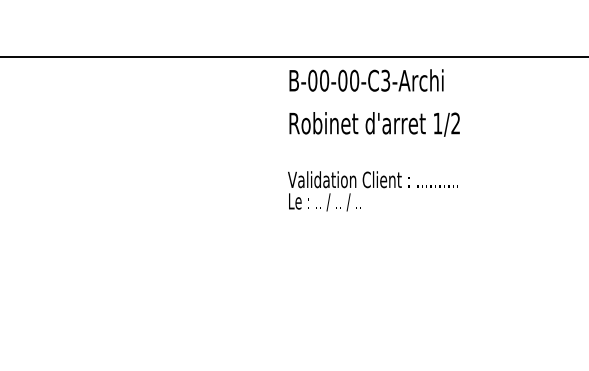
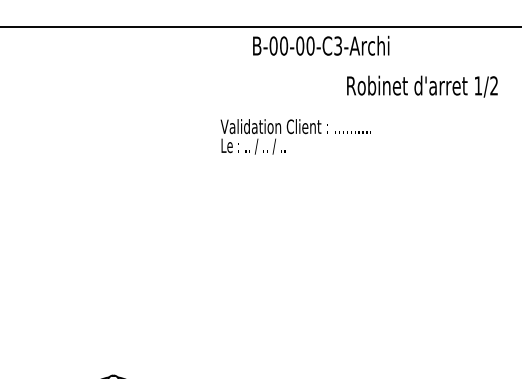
text: (366, 80) -> (321, 45), moved
text: (374, 124) -> (422, 86), moved
text: (372, 190) -> (295, 136), moved

